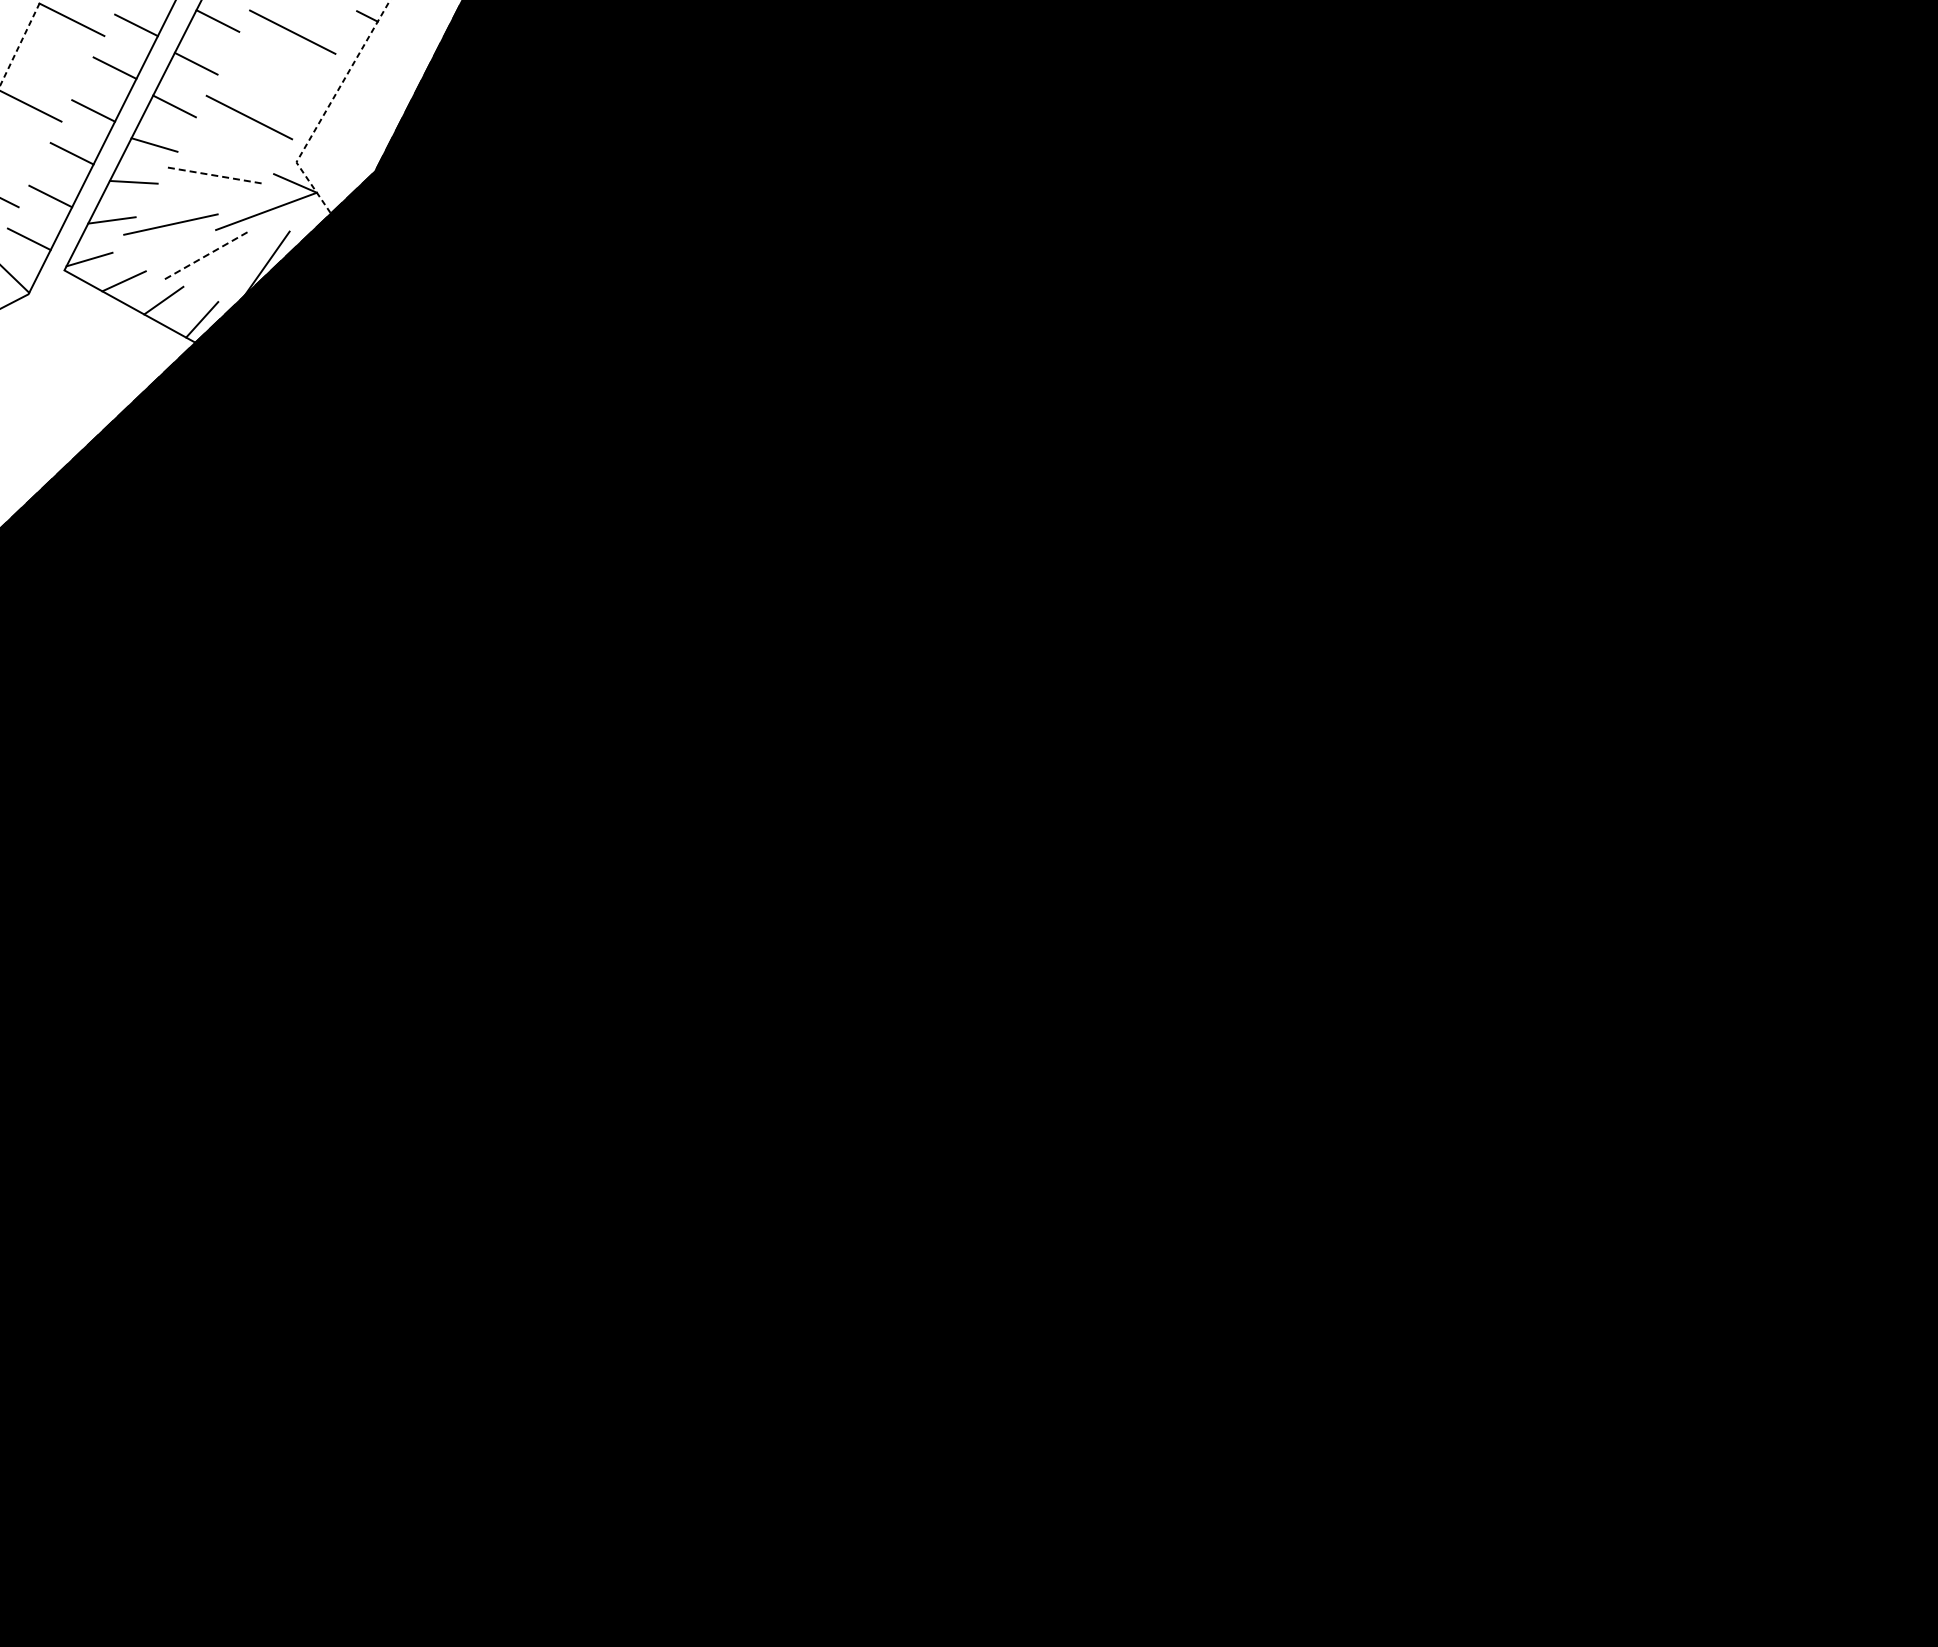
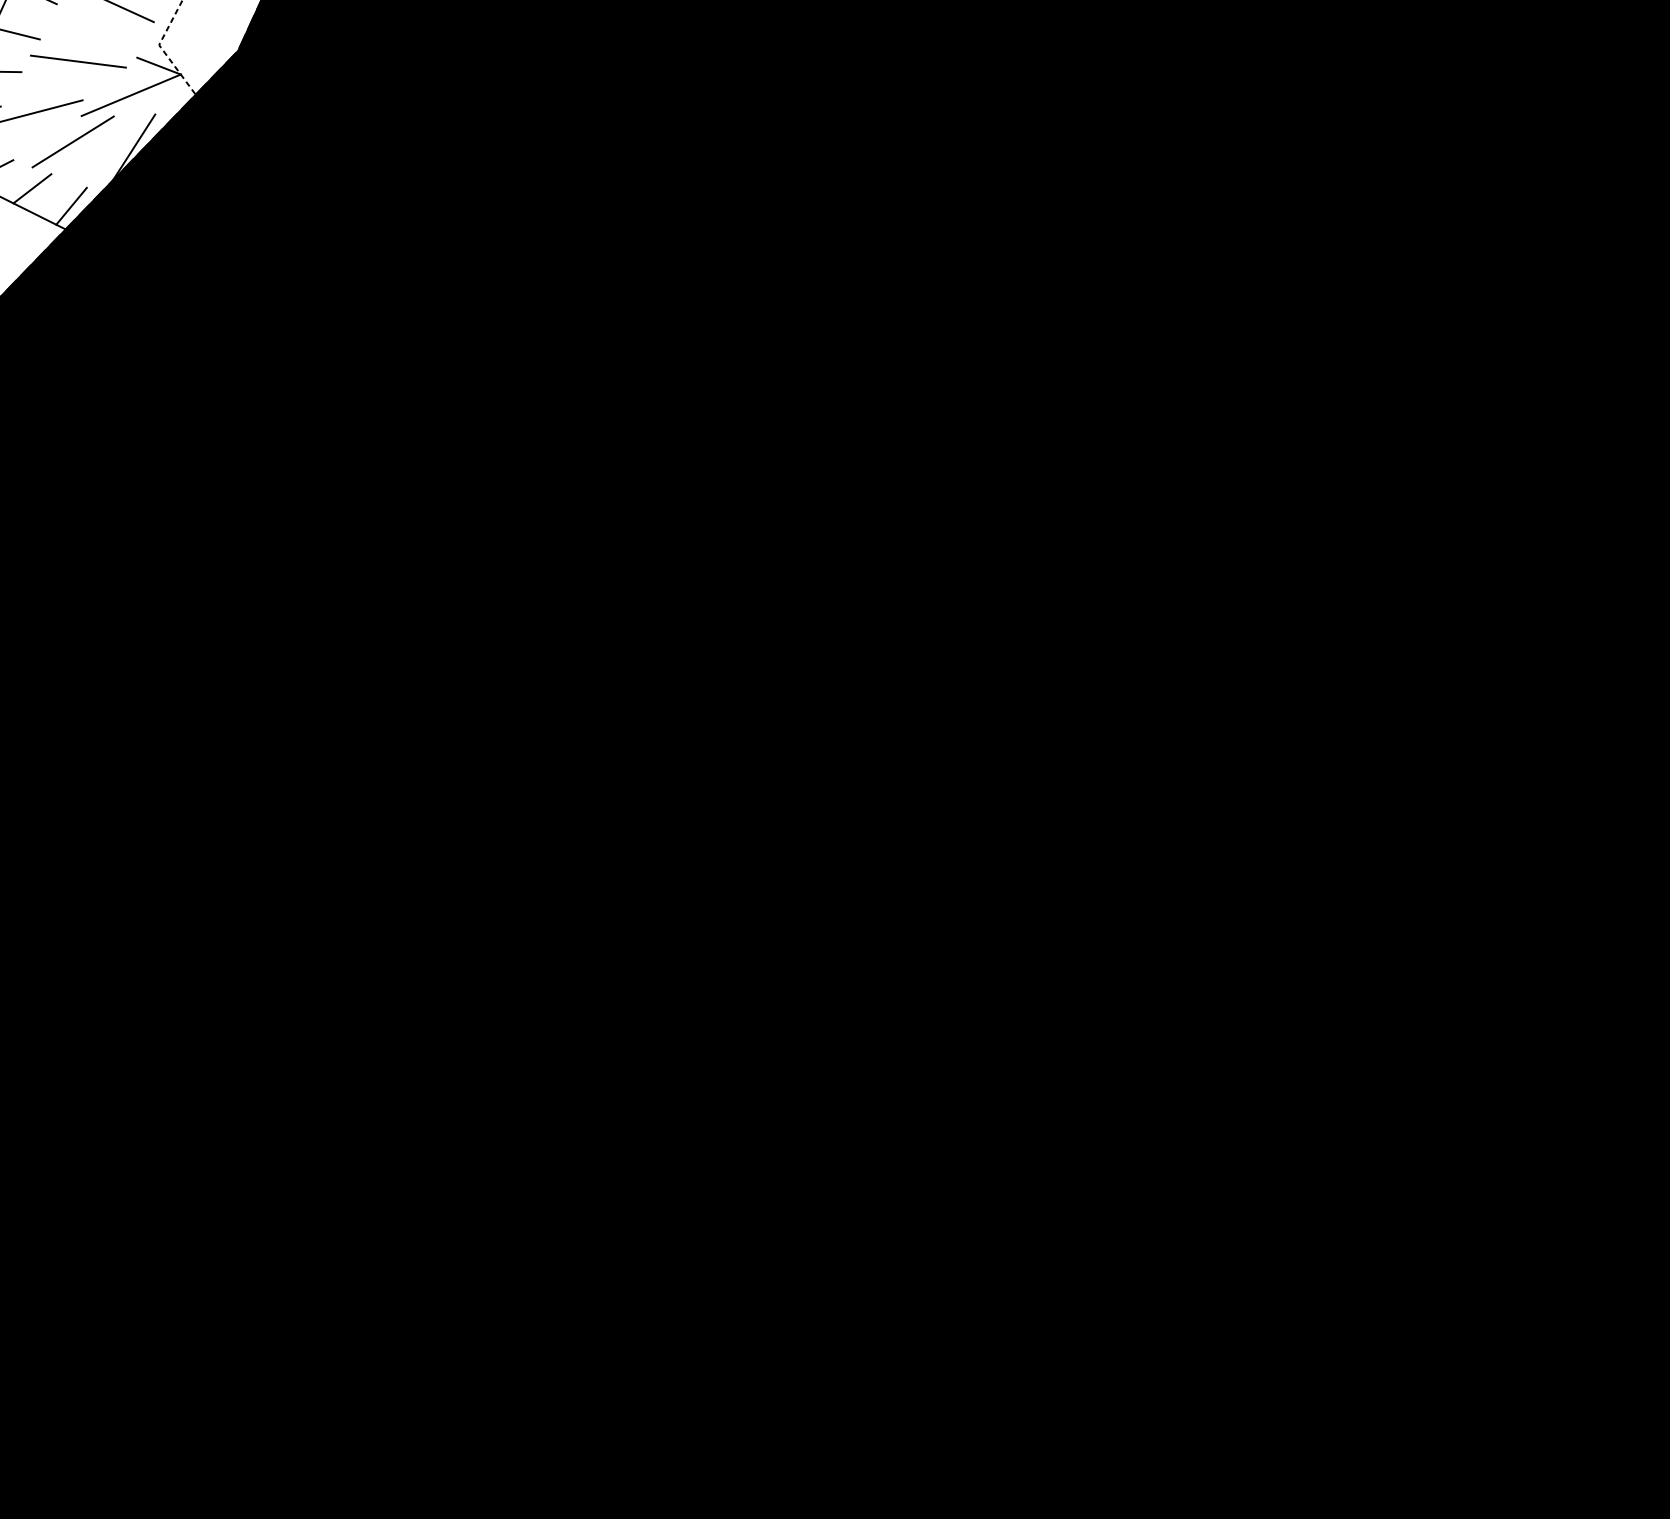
line: (215, 175) -> (78, 61), dashed -> solid
line: (206, 255) -> (73, 141), dashed -> solid

